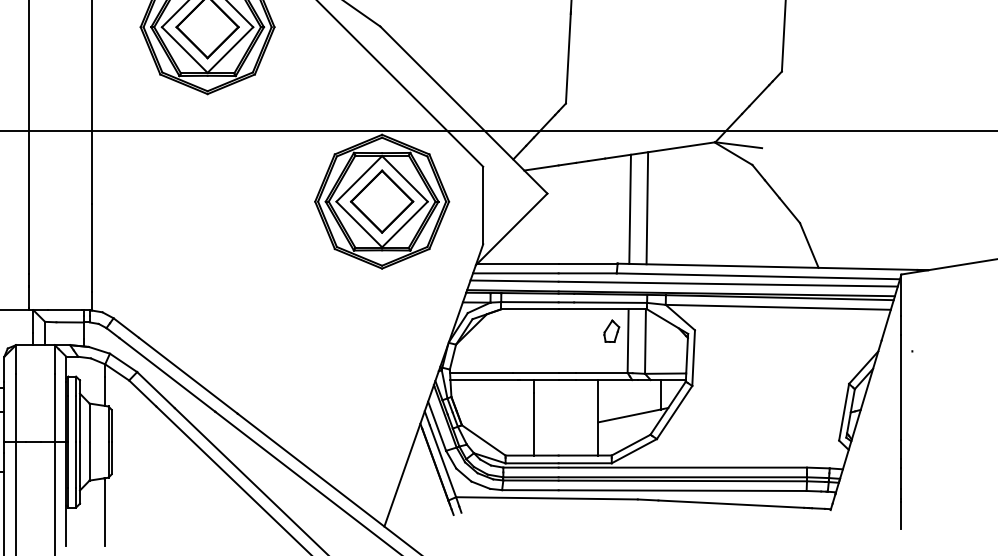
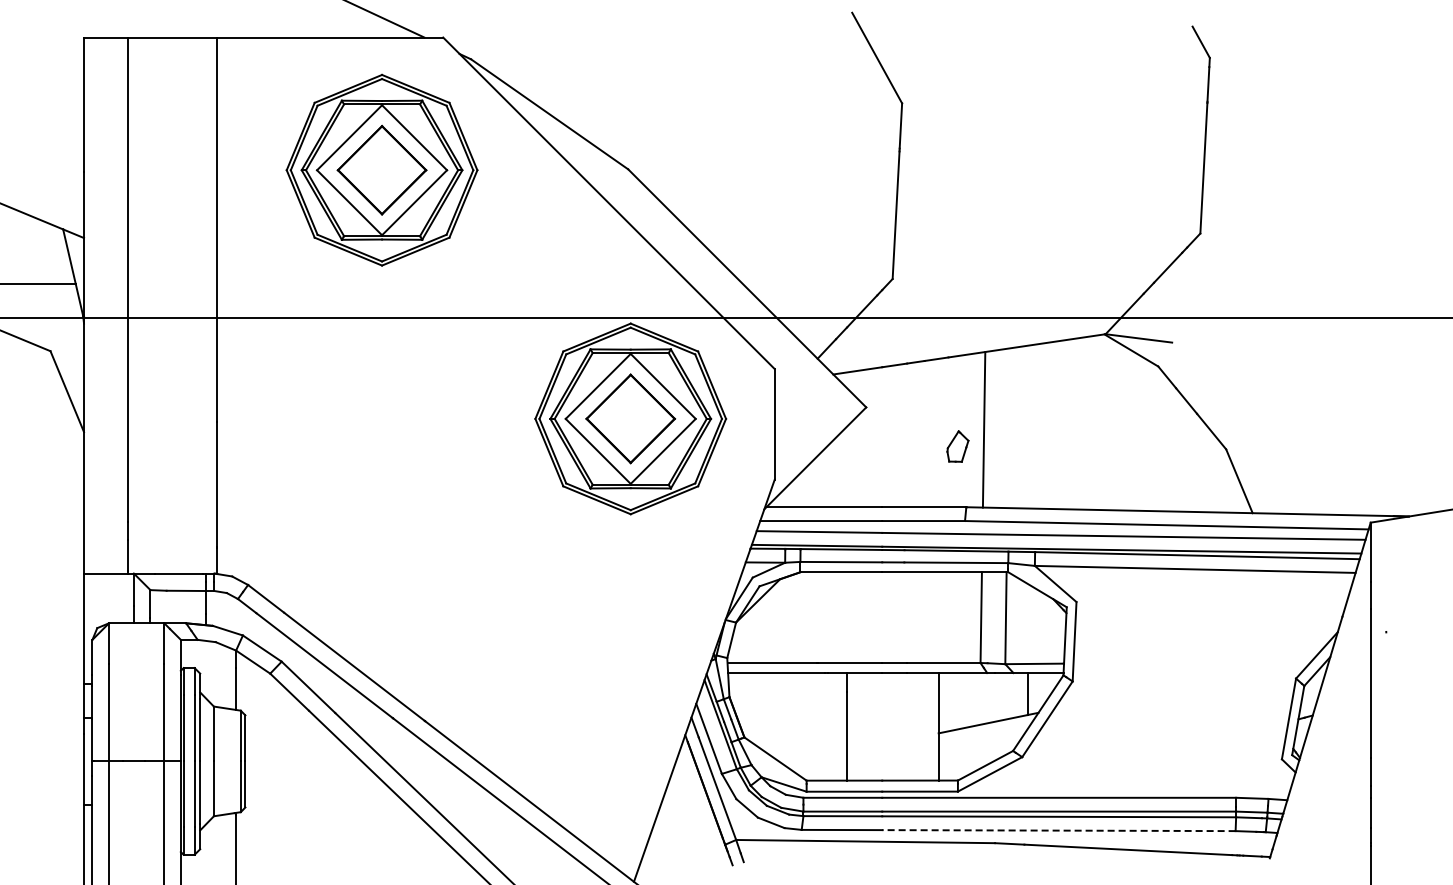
line: (647, 208) -> (1008, 428), removed
part: (611, 331) -> (957, 446), moved
line: (682, 490) -> (1058, 830), solid -> dashed

